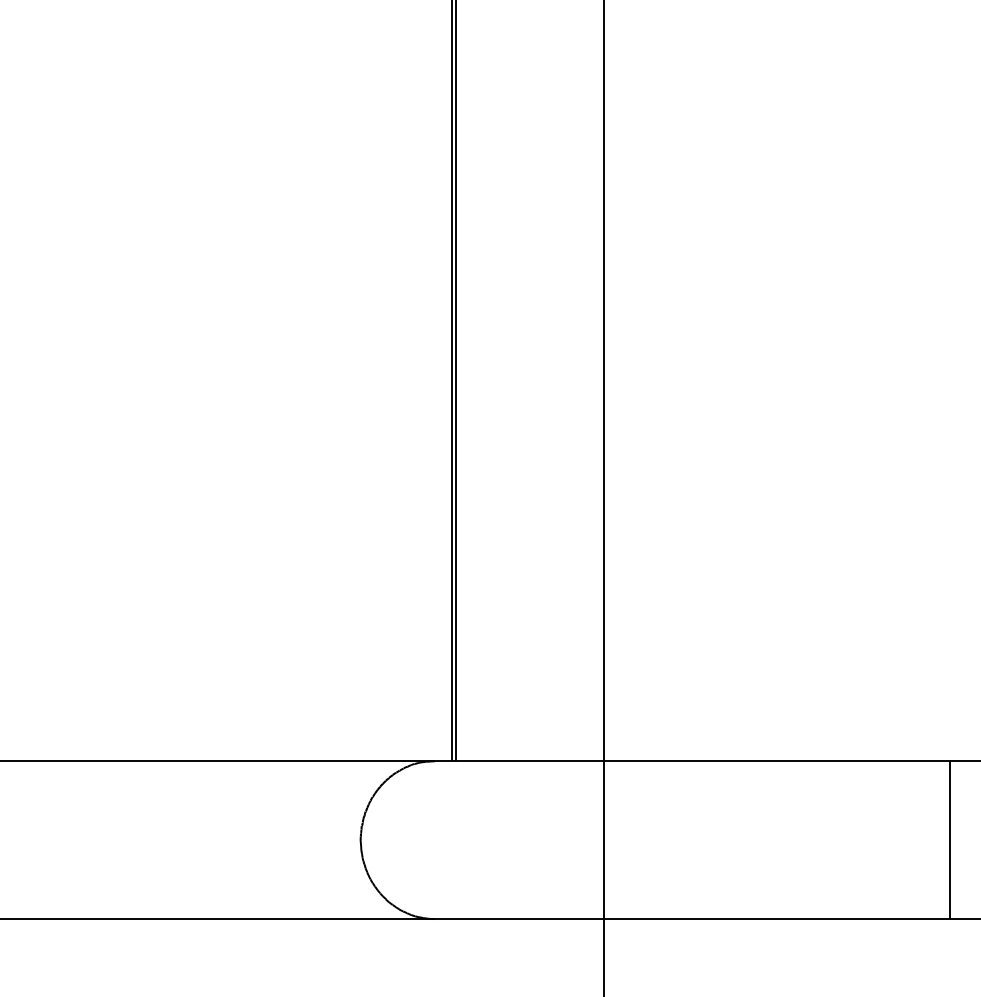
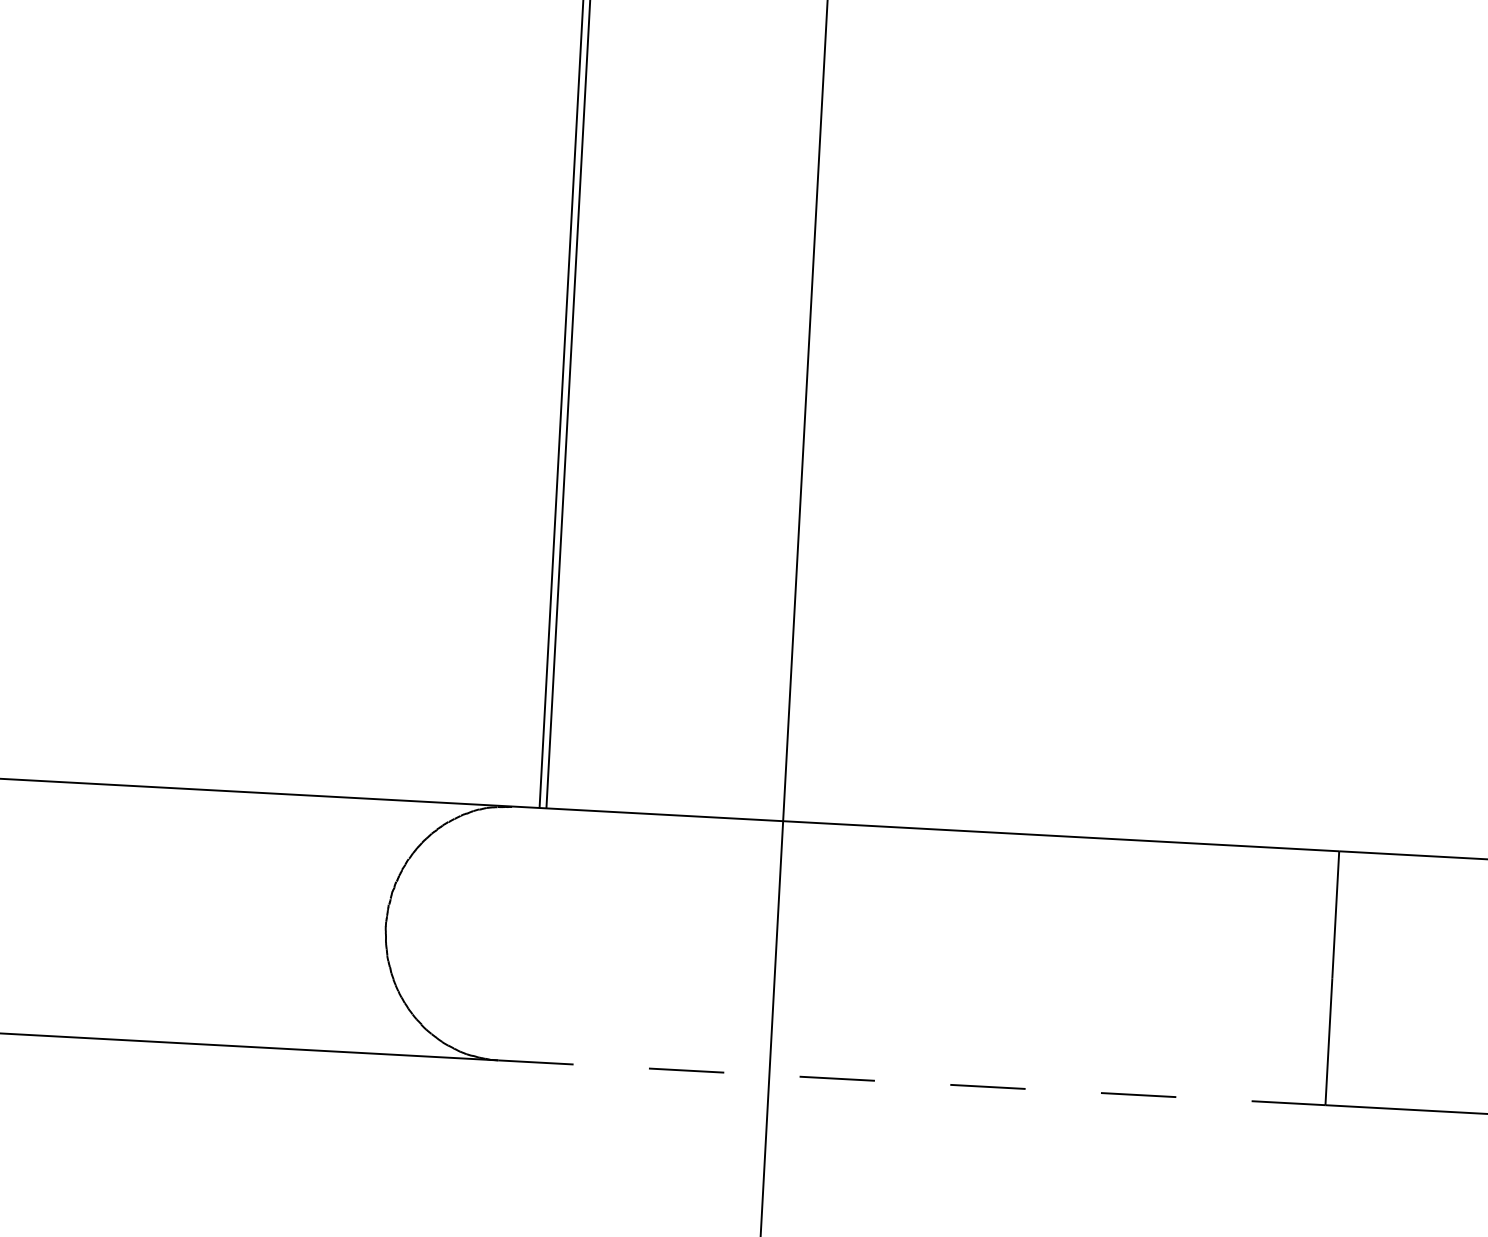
line: (692, 919) -> (911, 1083), solid -> dashed

